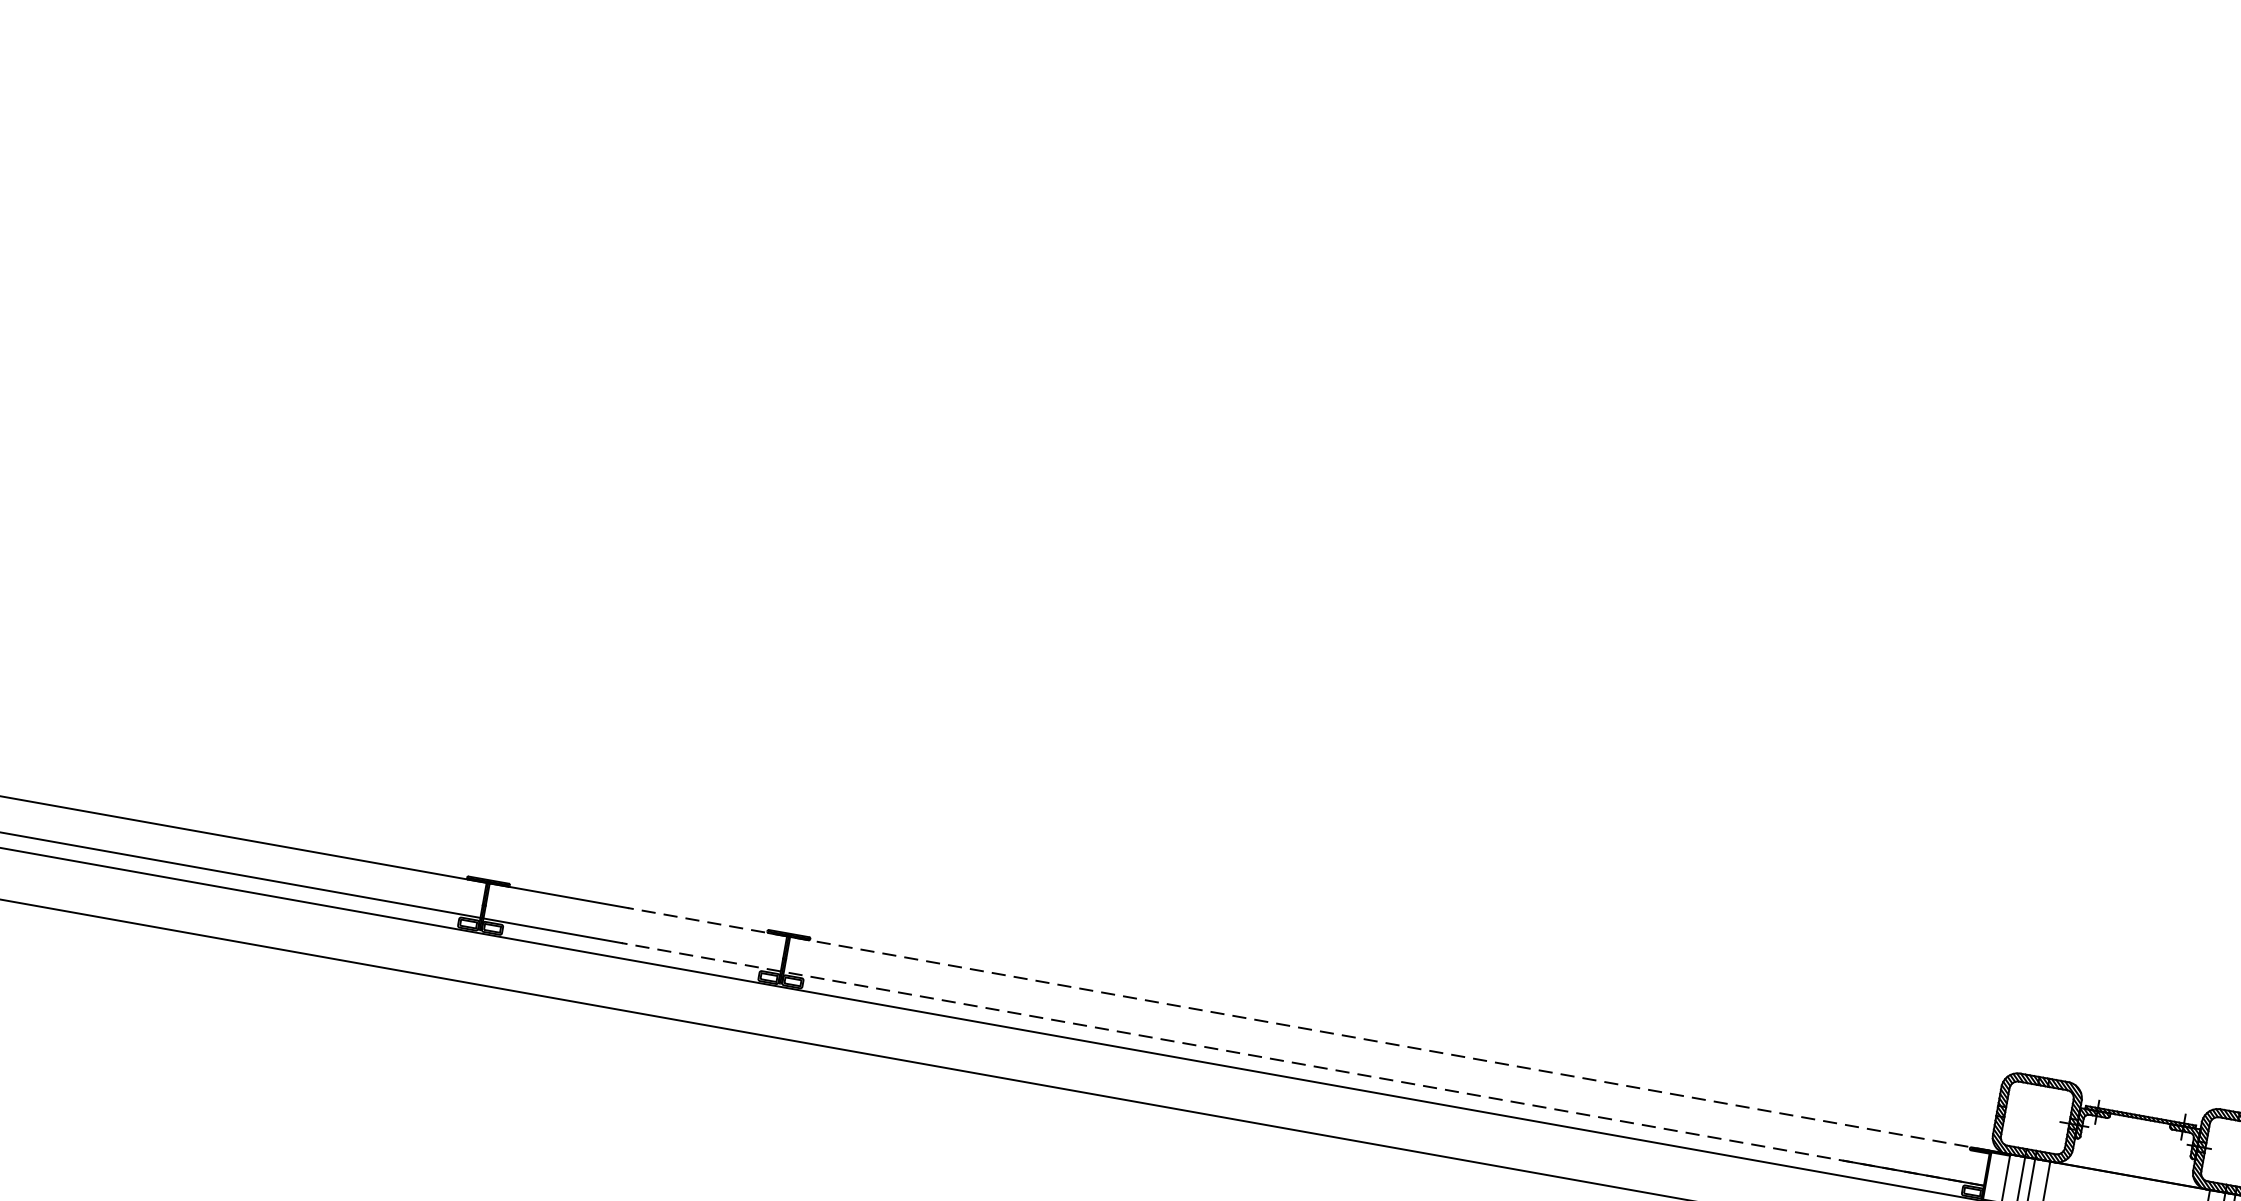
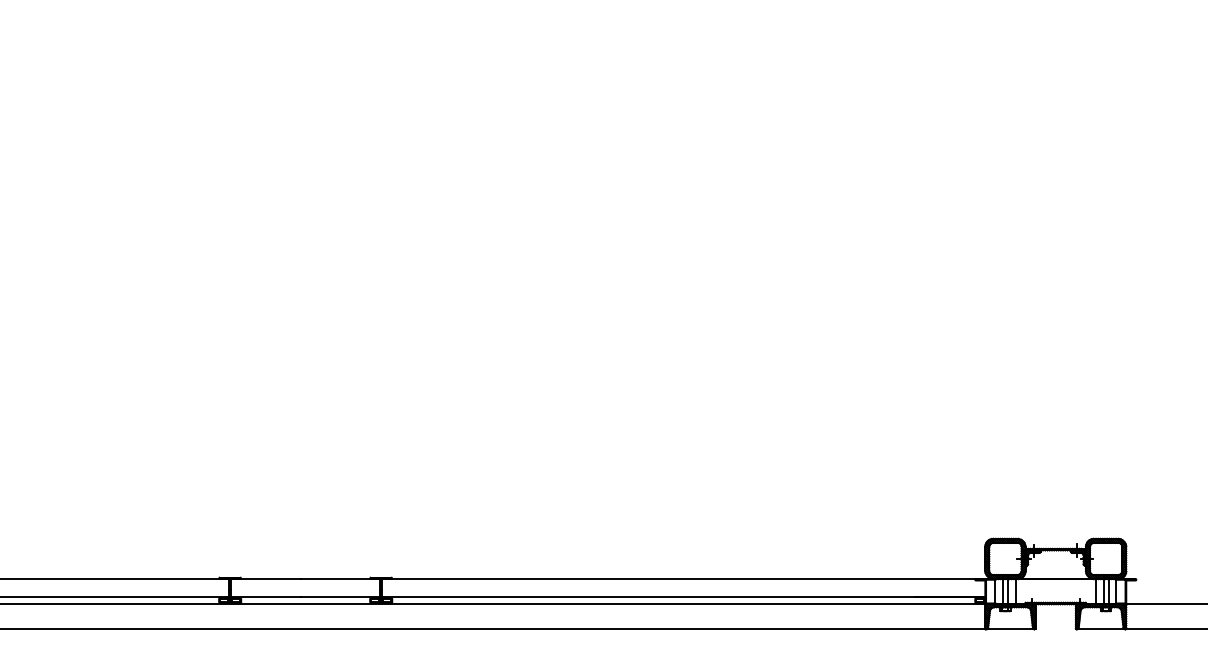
line: (1308, 1030) -> (642, 579), dashed -> solid
line: (1302, 1063) -> (642, 596), dashed -> solid

